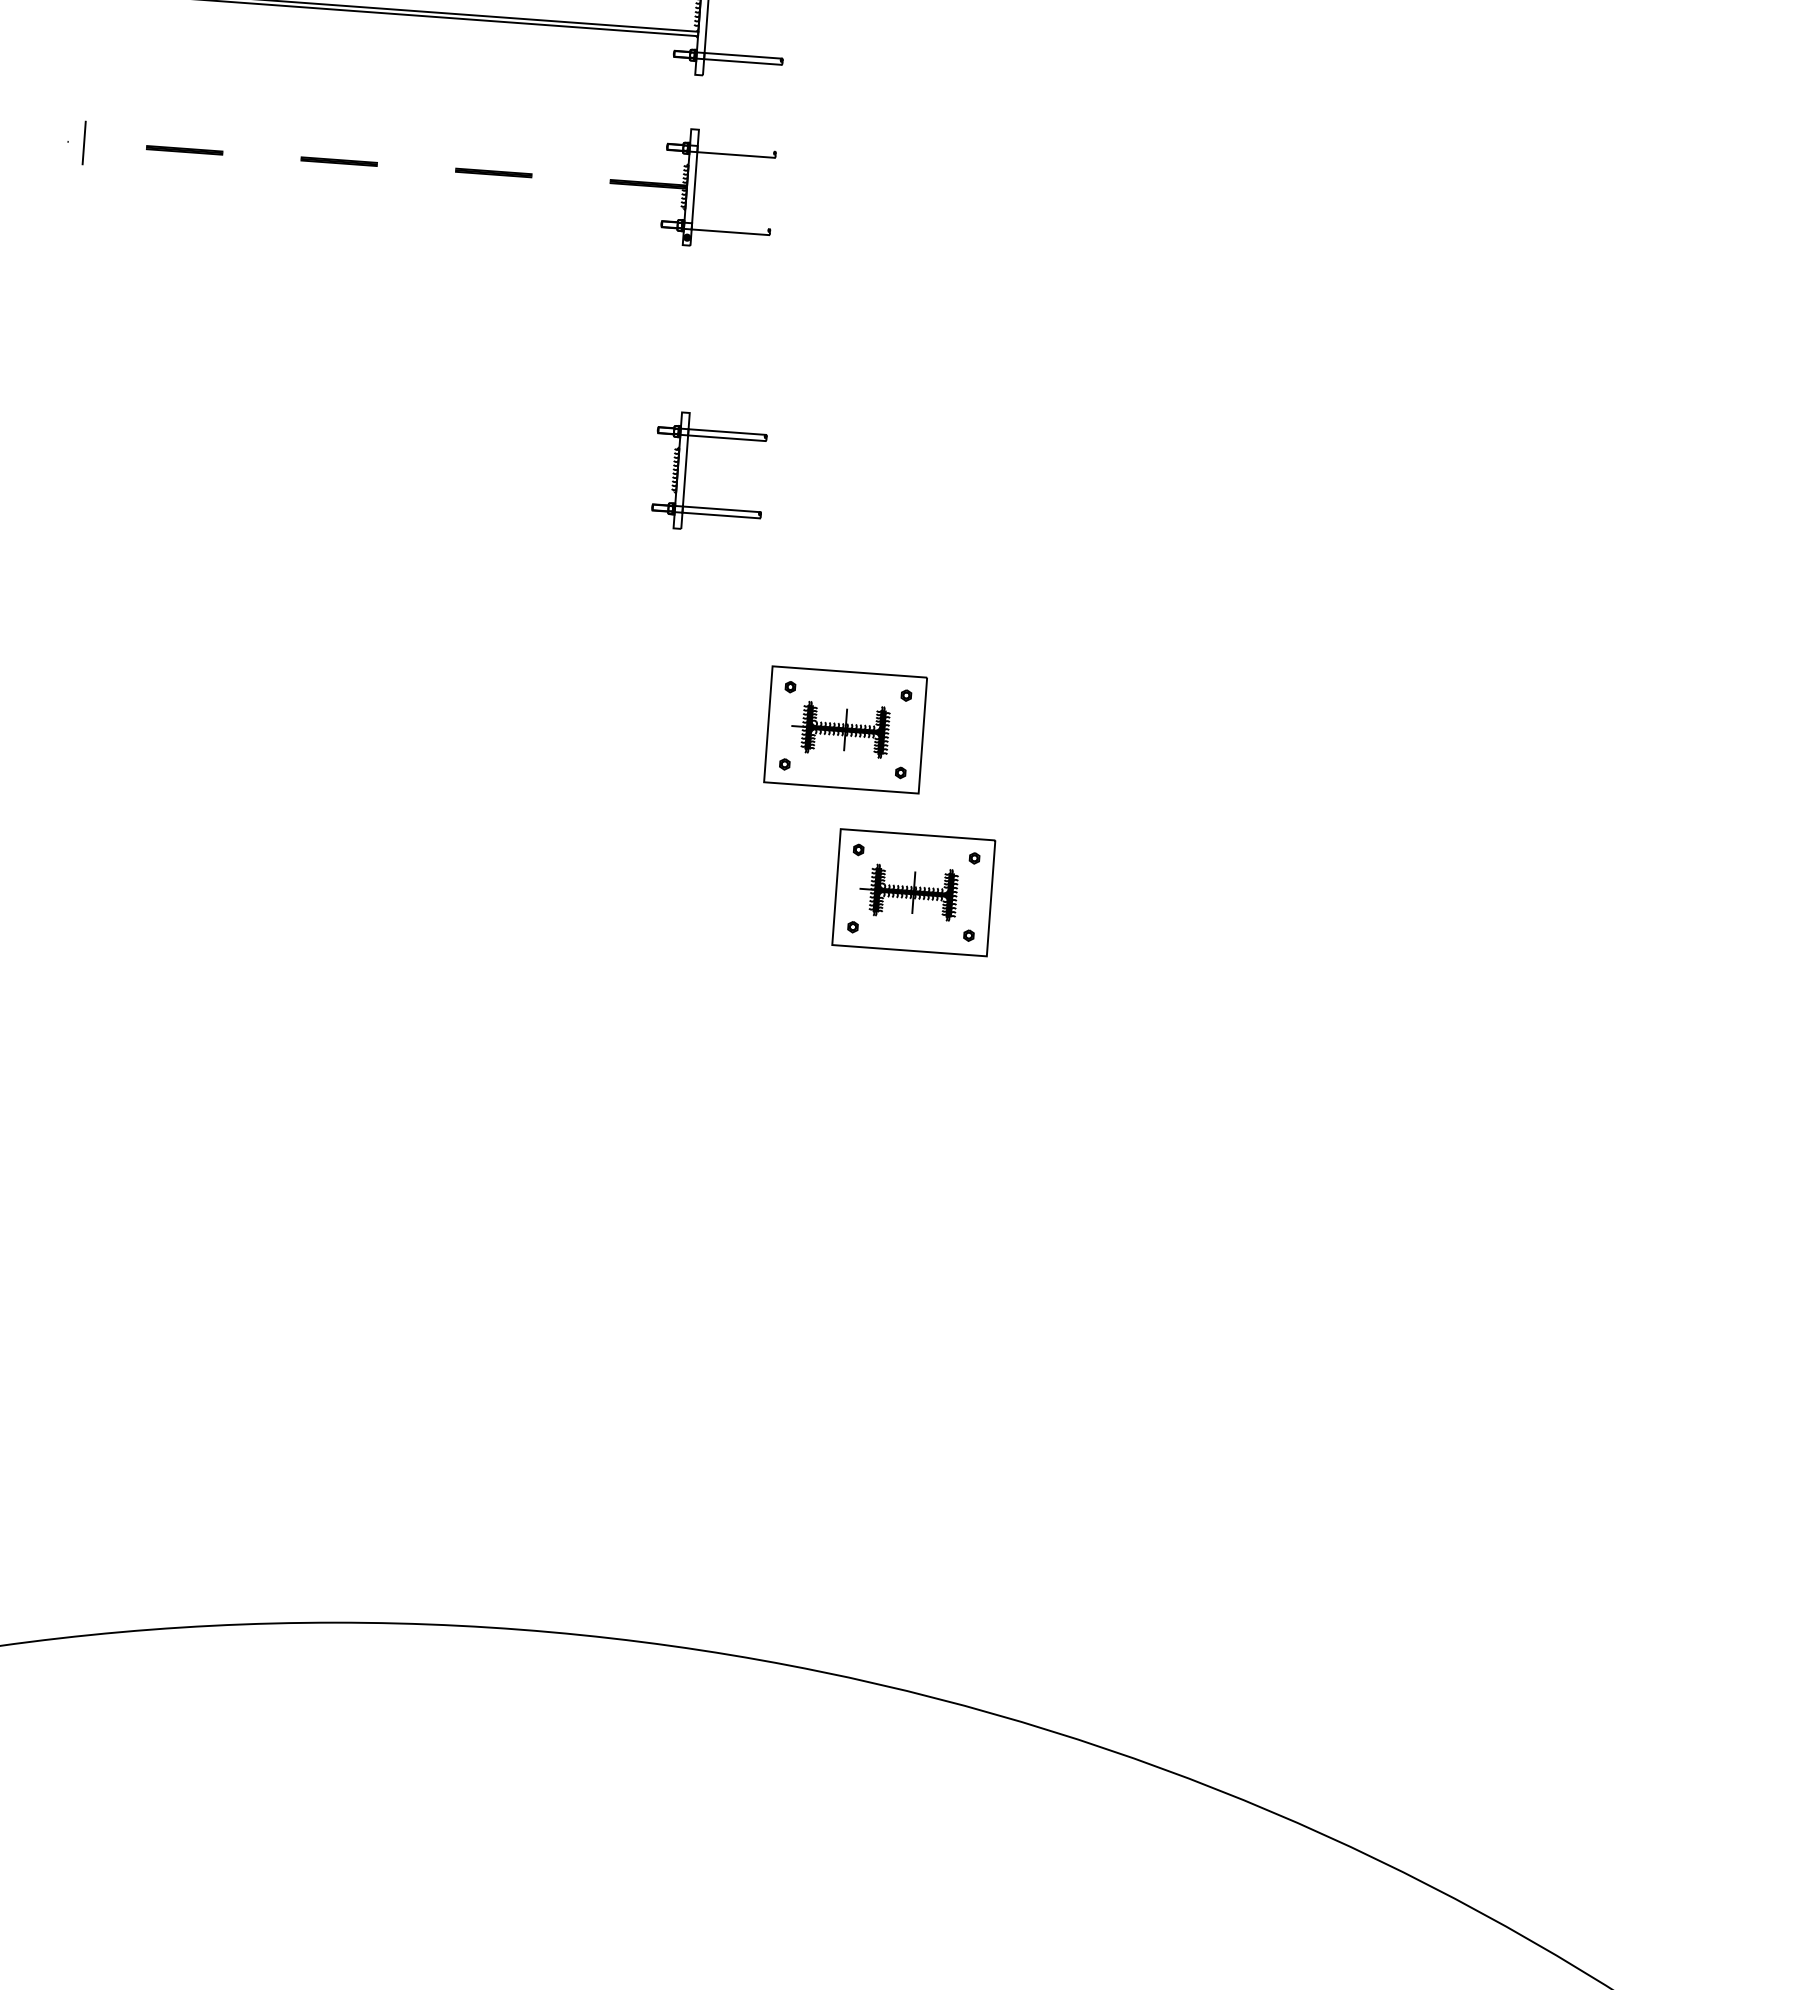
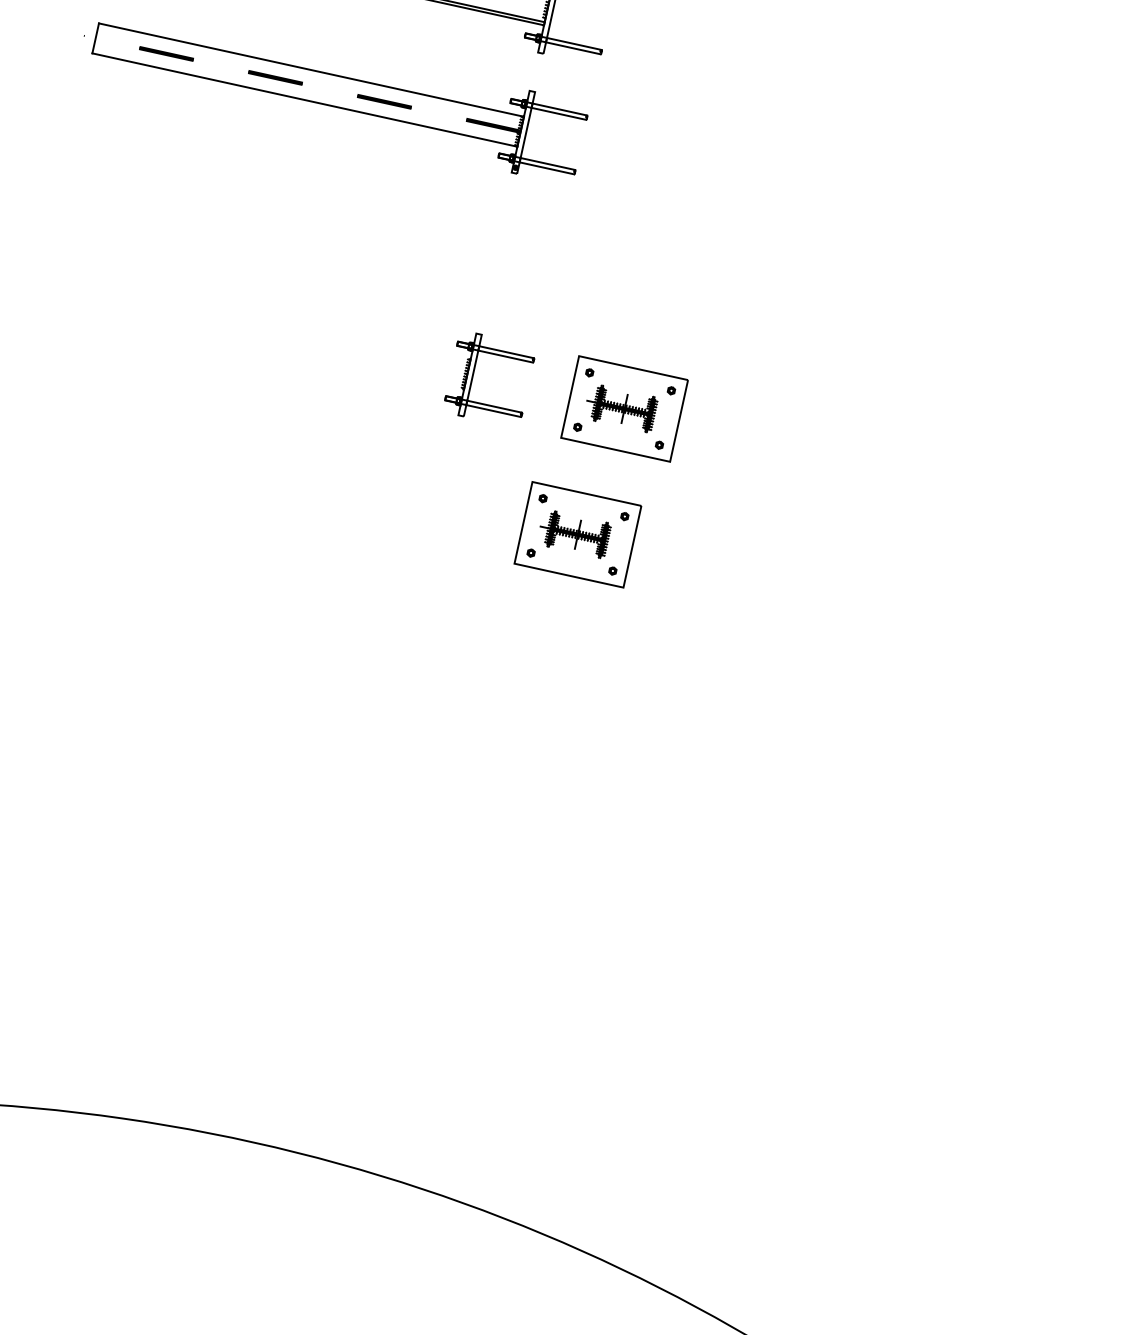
line: (386, 143) -> (311, 69), added
line: (736, 148) -> (559, 109), added
line: (383, 186) -> (304, 100), added
line: (730, 225) -> (547, 163), added
part: (686, 470) -> (473, 375), moved
part: (913, 892) -> (624, 408), moved

